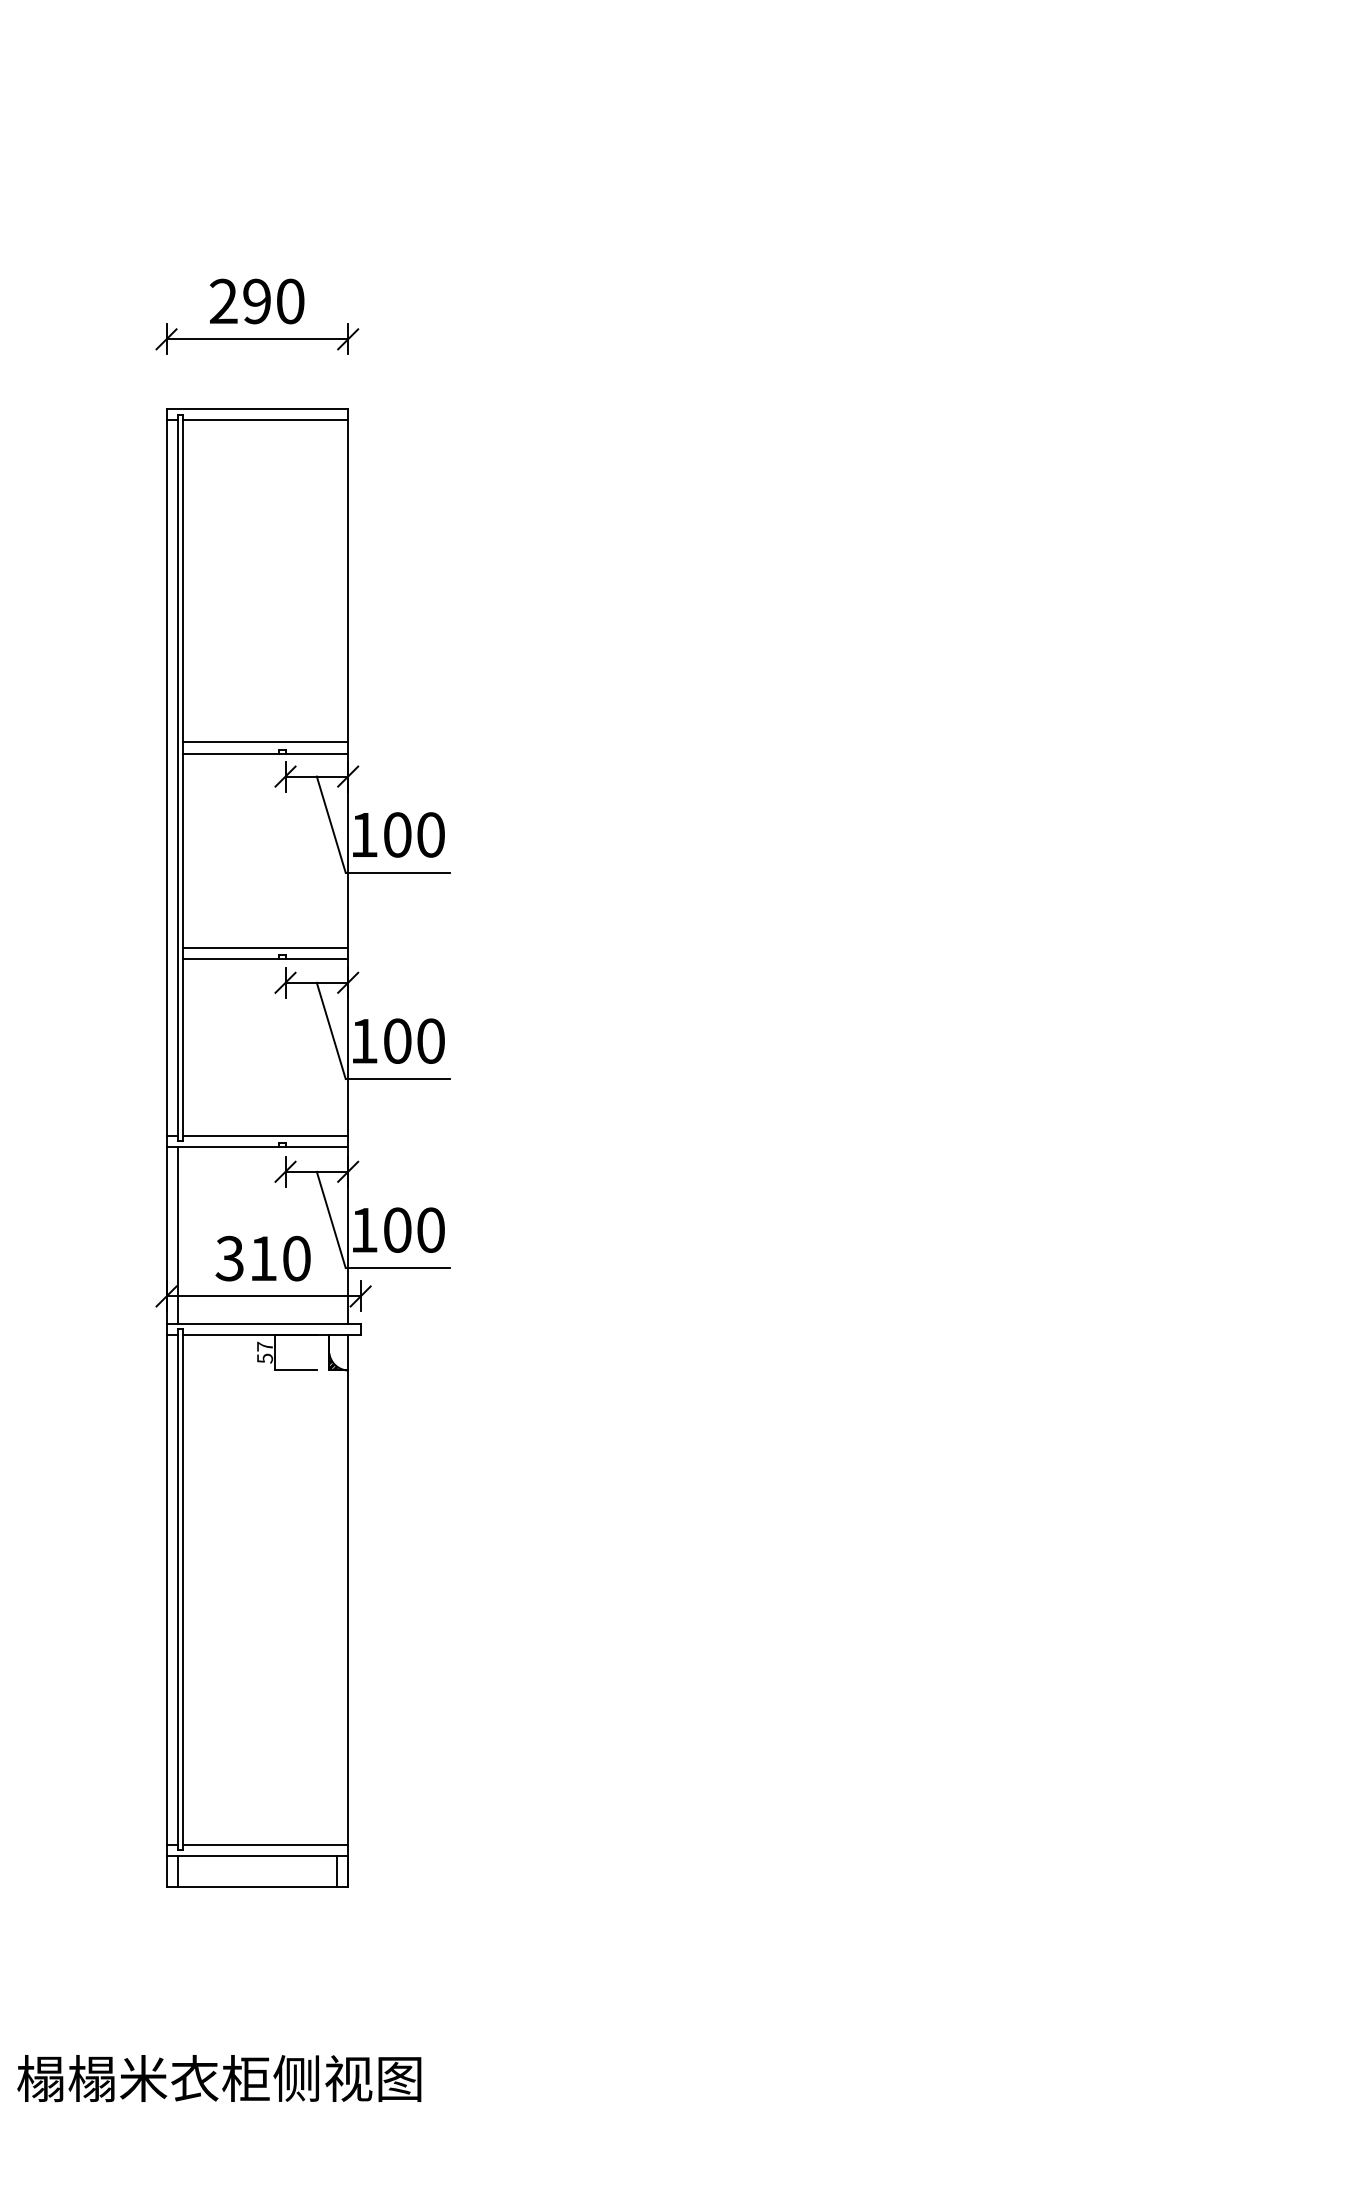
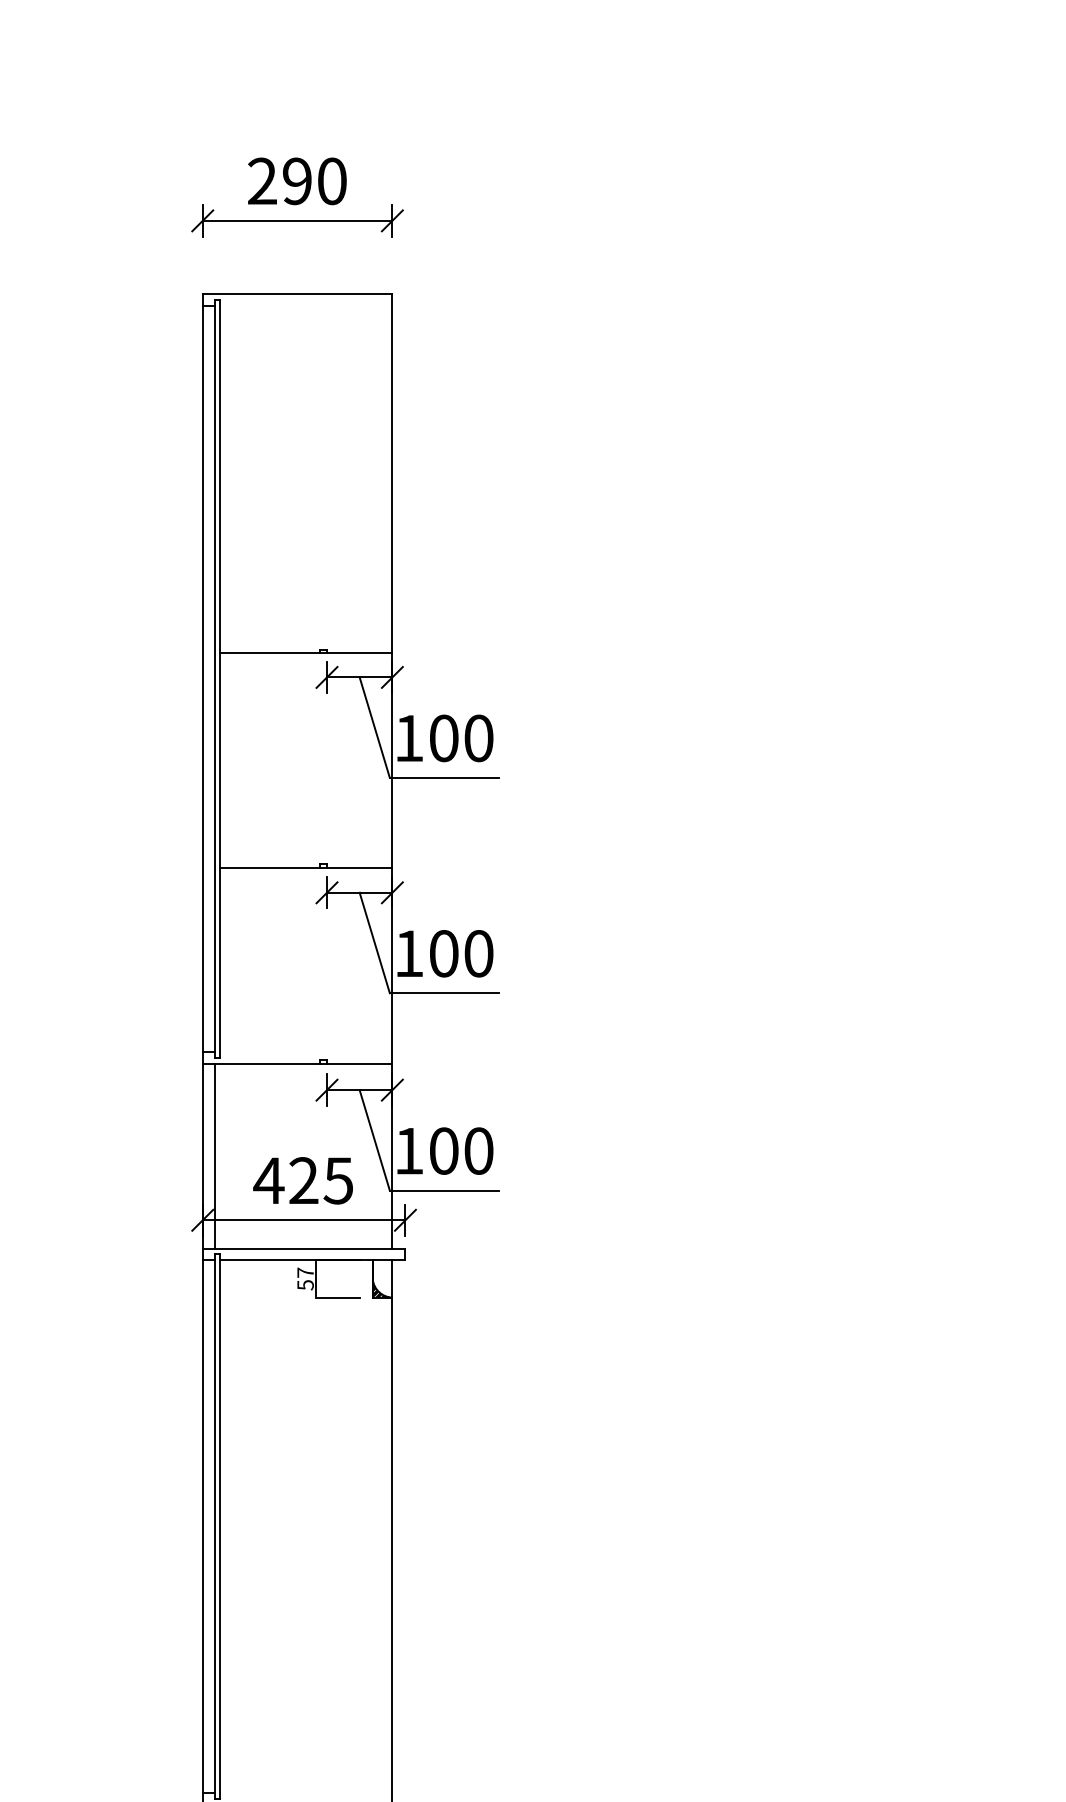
line: (265, 420) -> (306, 305), removed
line: (265, 742) -> (306, 641), removed
line: (265, 947) -> (306, 855), removed
line: (265, 1135) -> (306, 1052), removed
text: (262, 1258) -> (302, 1180), 310 -> 425
line: (265, 1844) -> (306, 1792), removed

